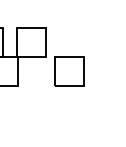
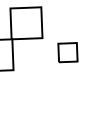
part: (69, 71) -> (67, 52), size x0.6

